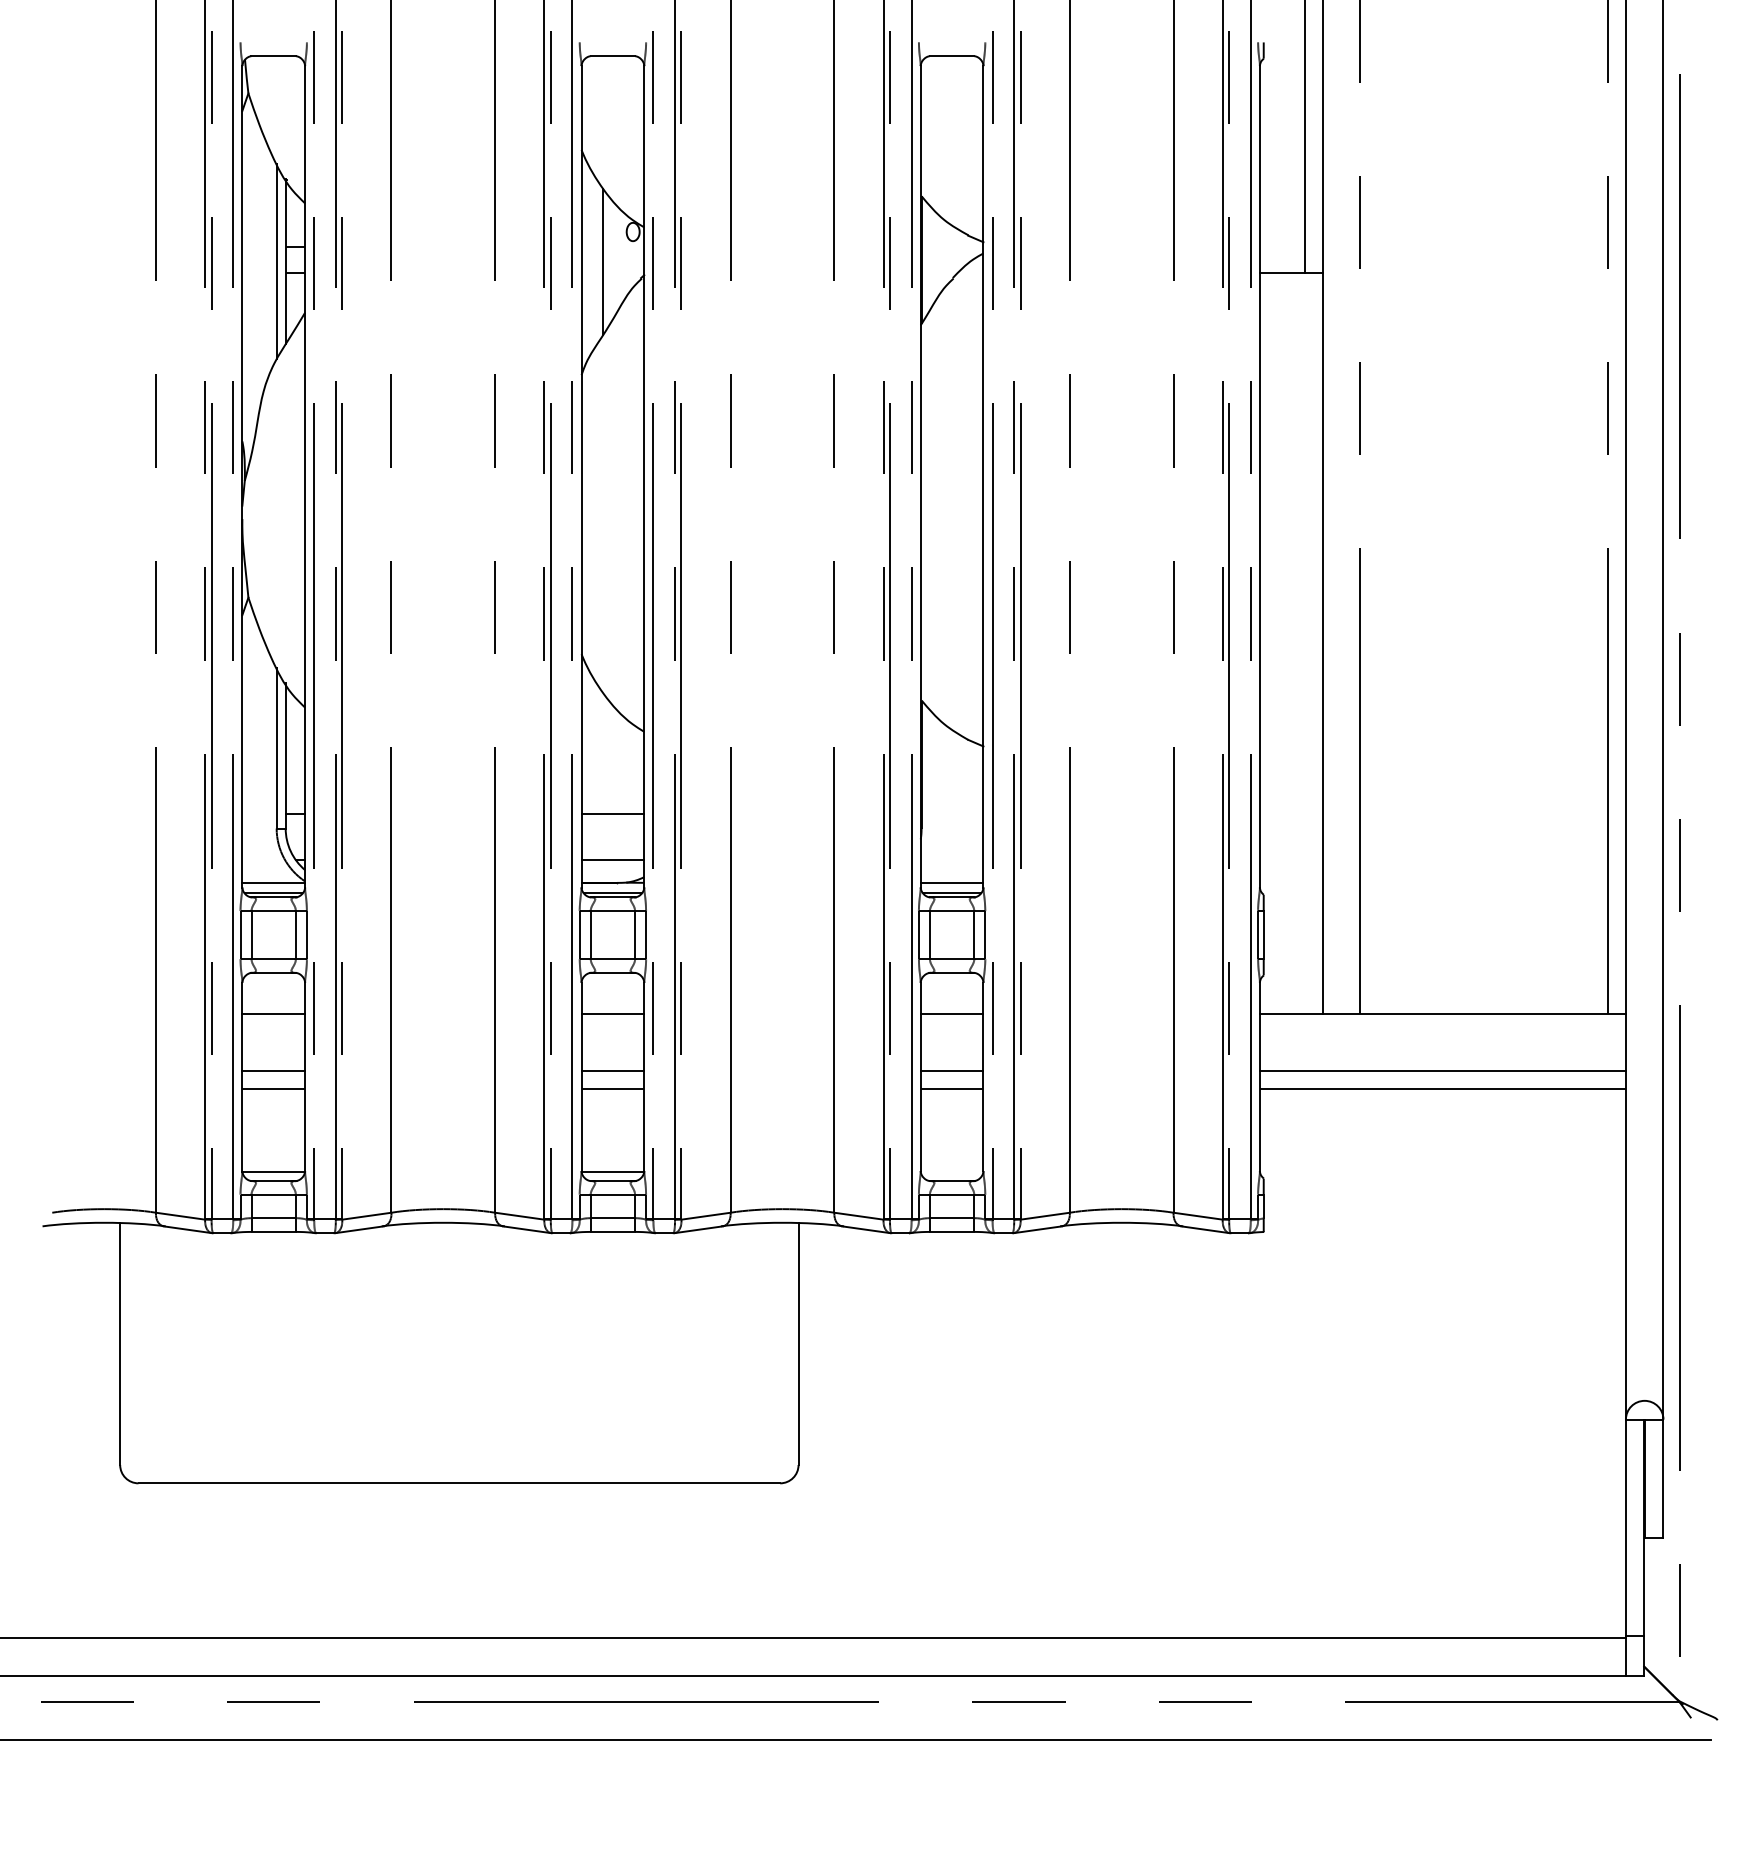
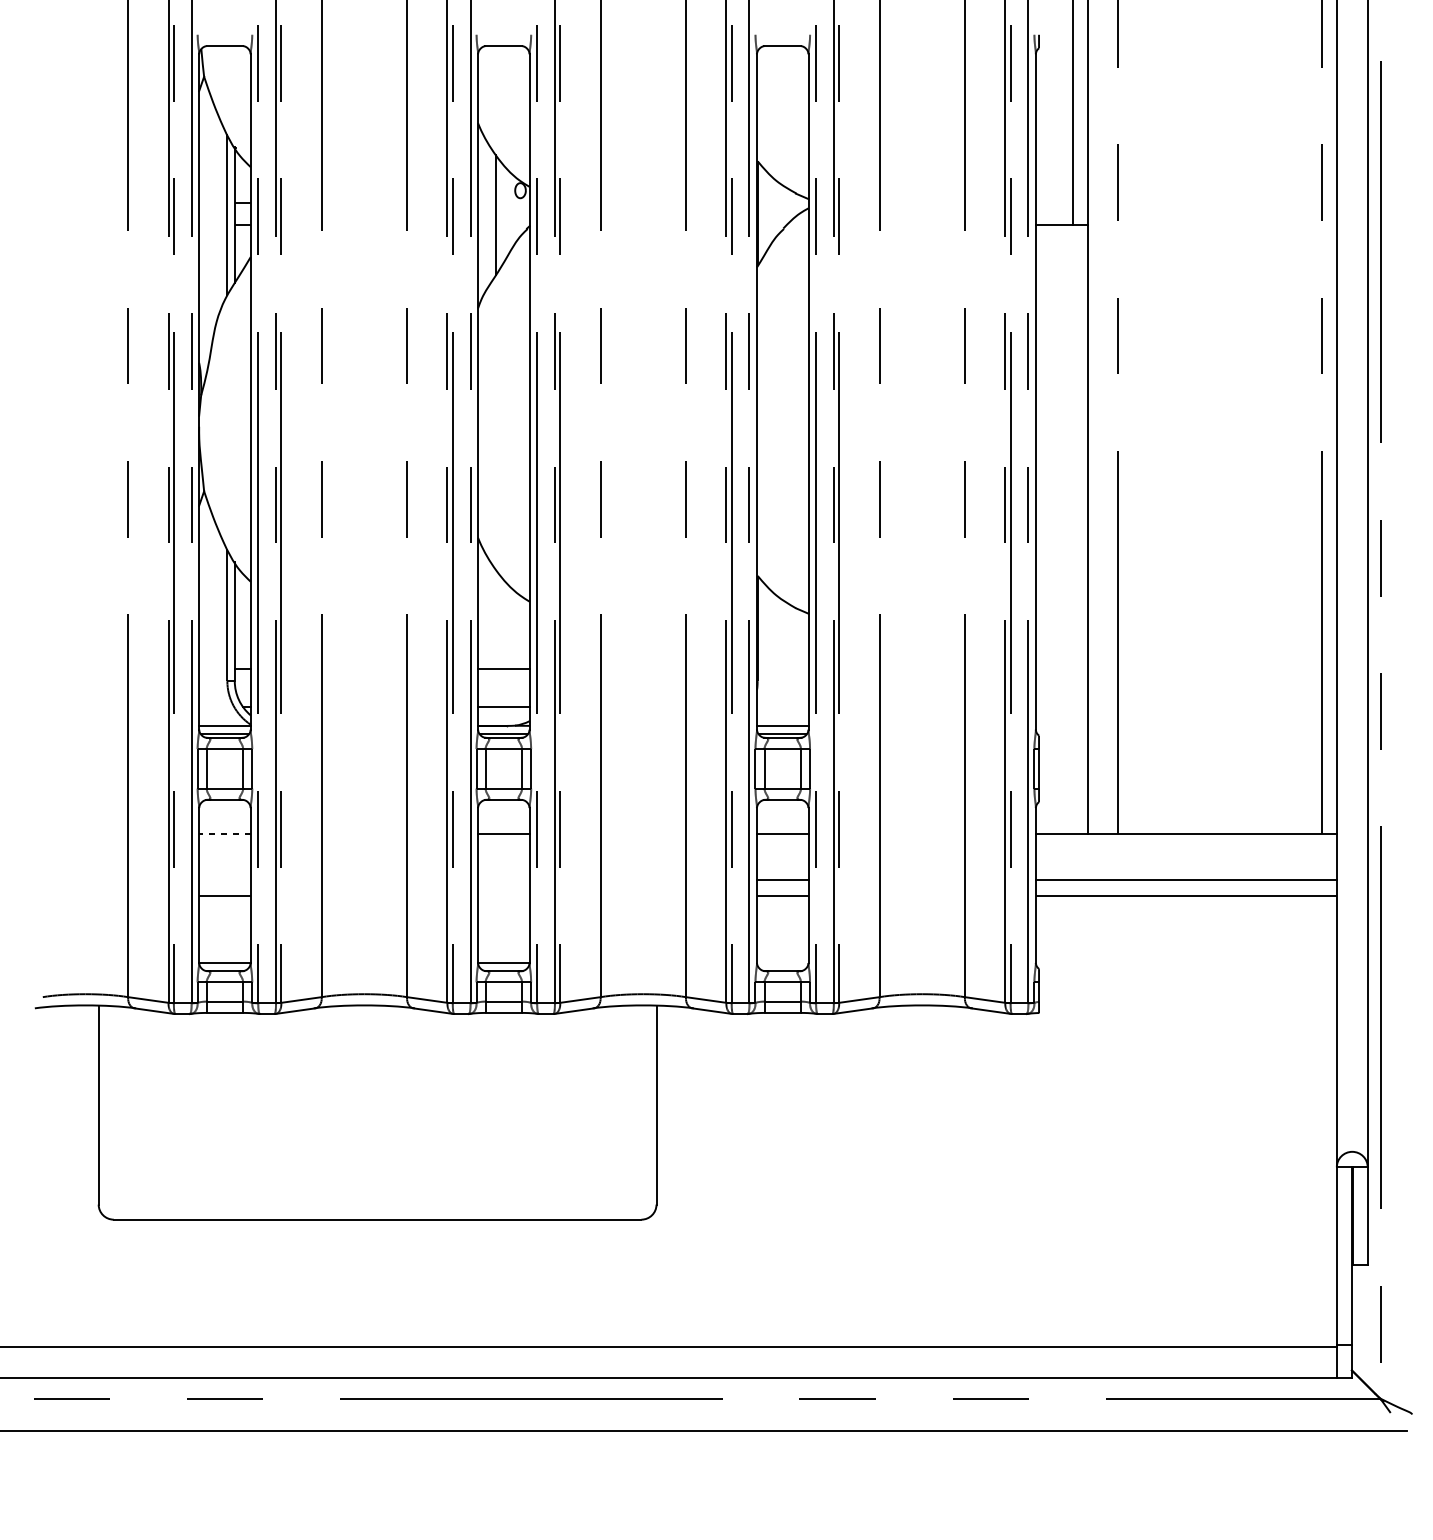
line: (273, 1013) -> (224, 833), solid -> dashed
line: (273, 1070) -> (224, 880), removed
line: (612, 1070) -> (503, 880), removed
line: (612, 1089) -> (503, 895), removed

